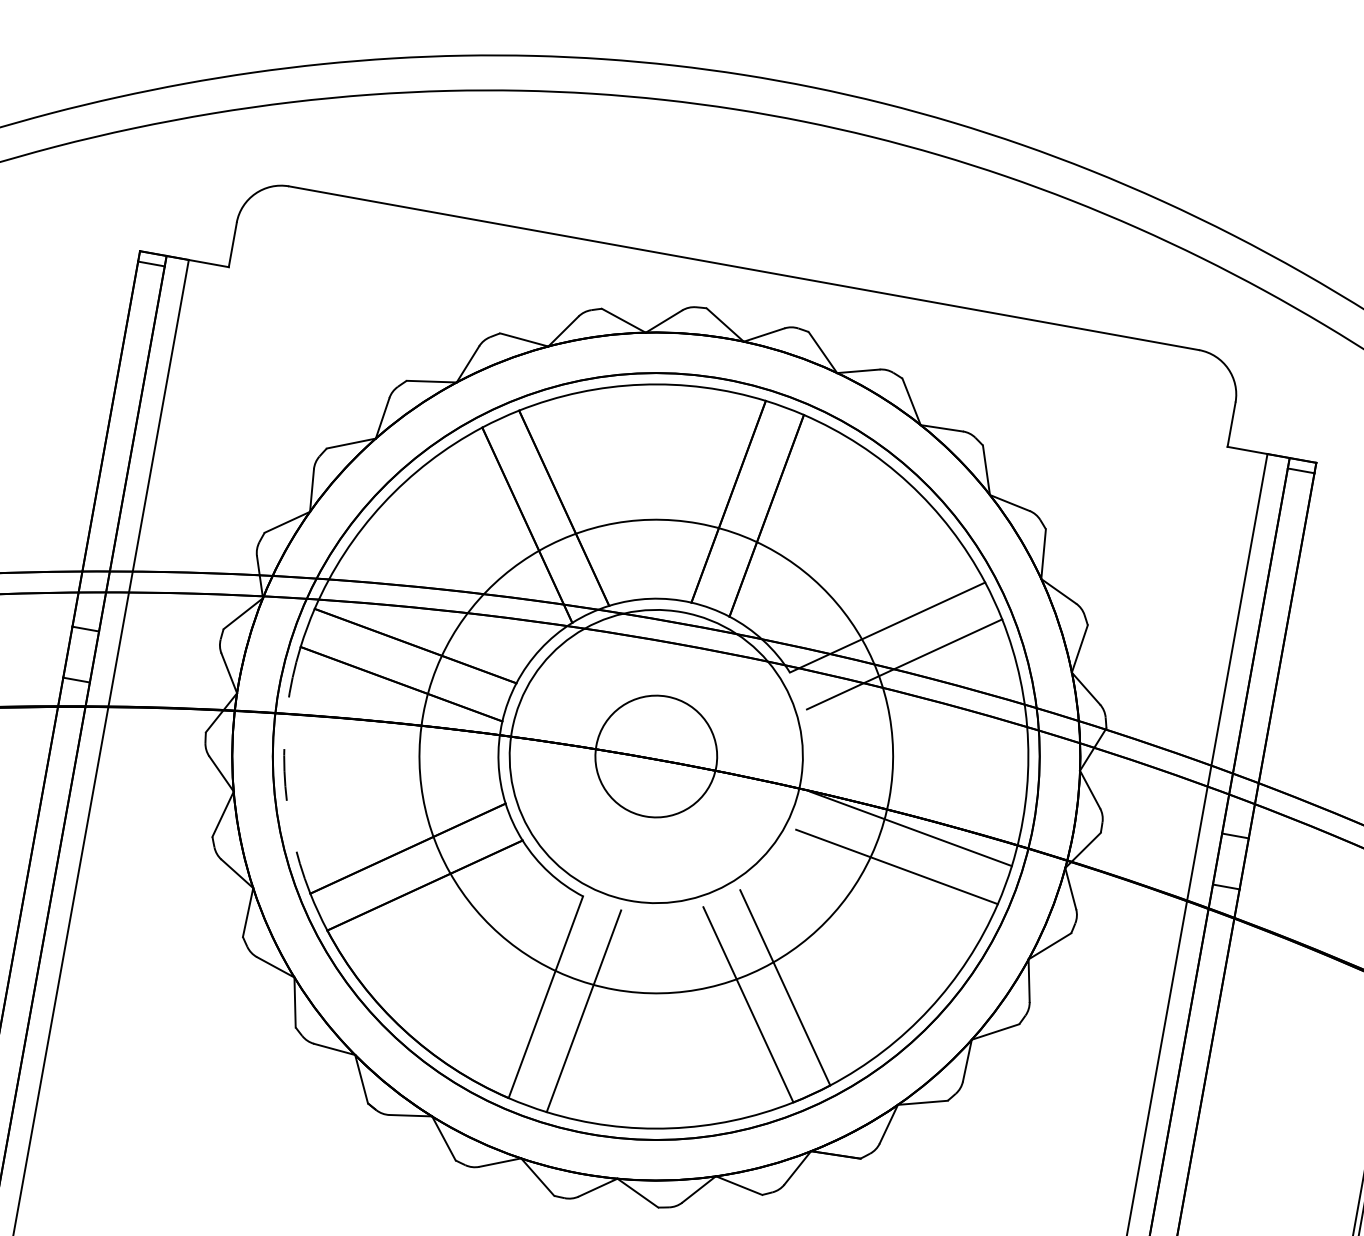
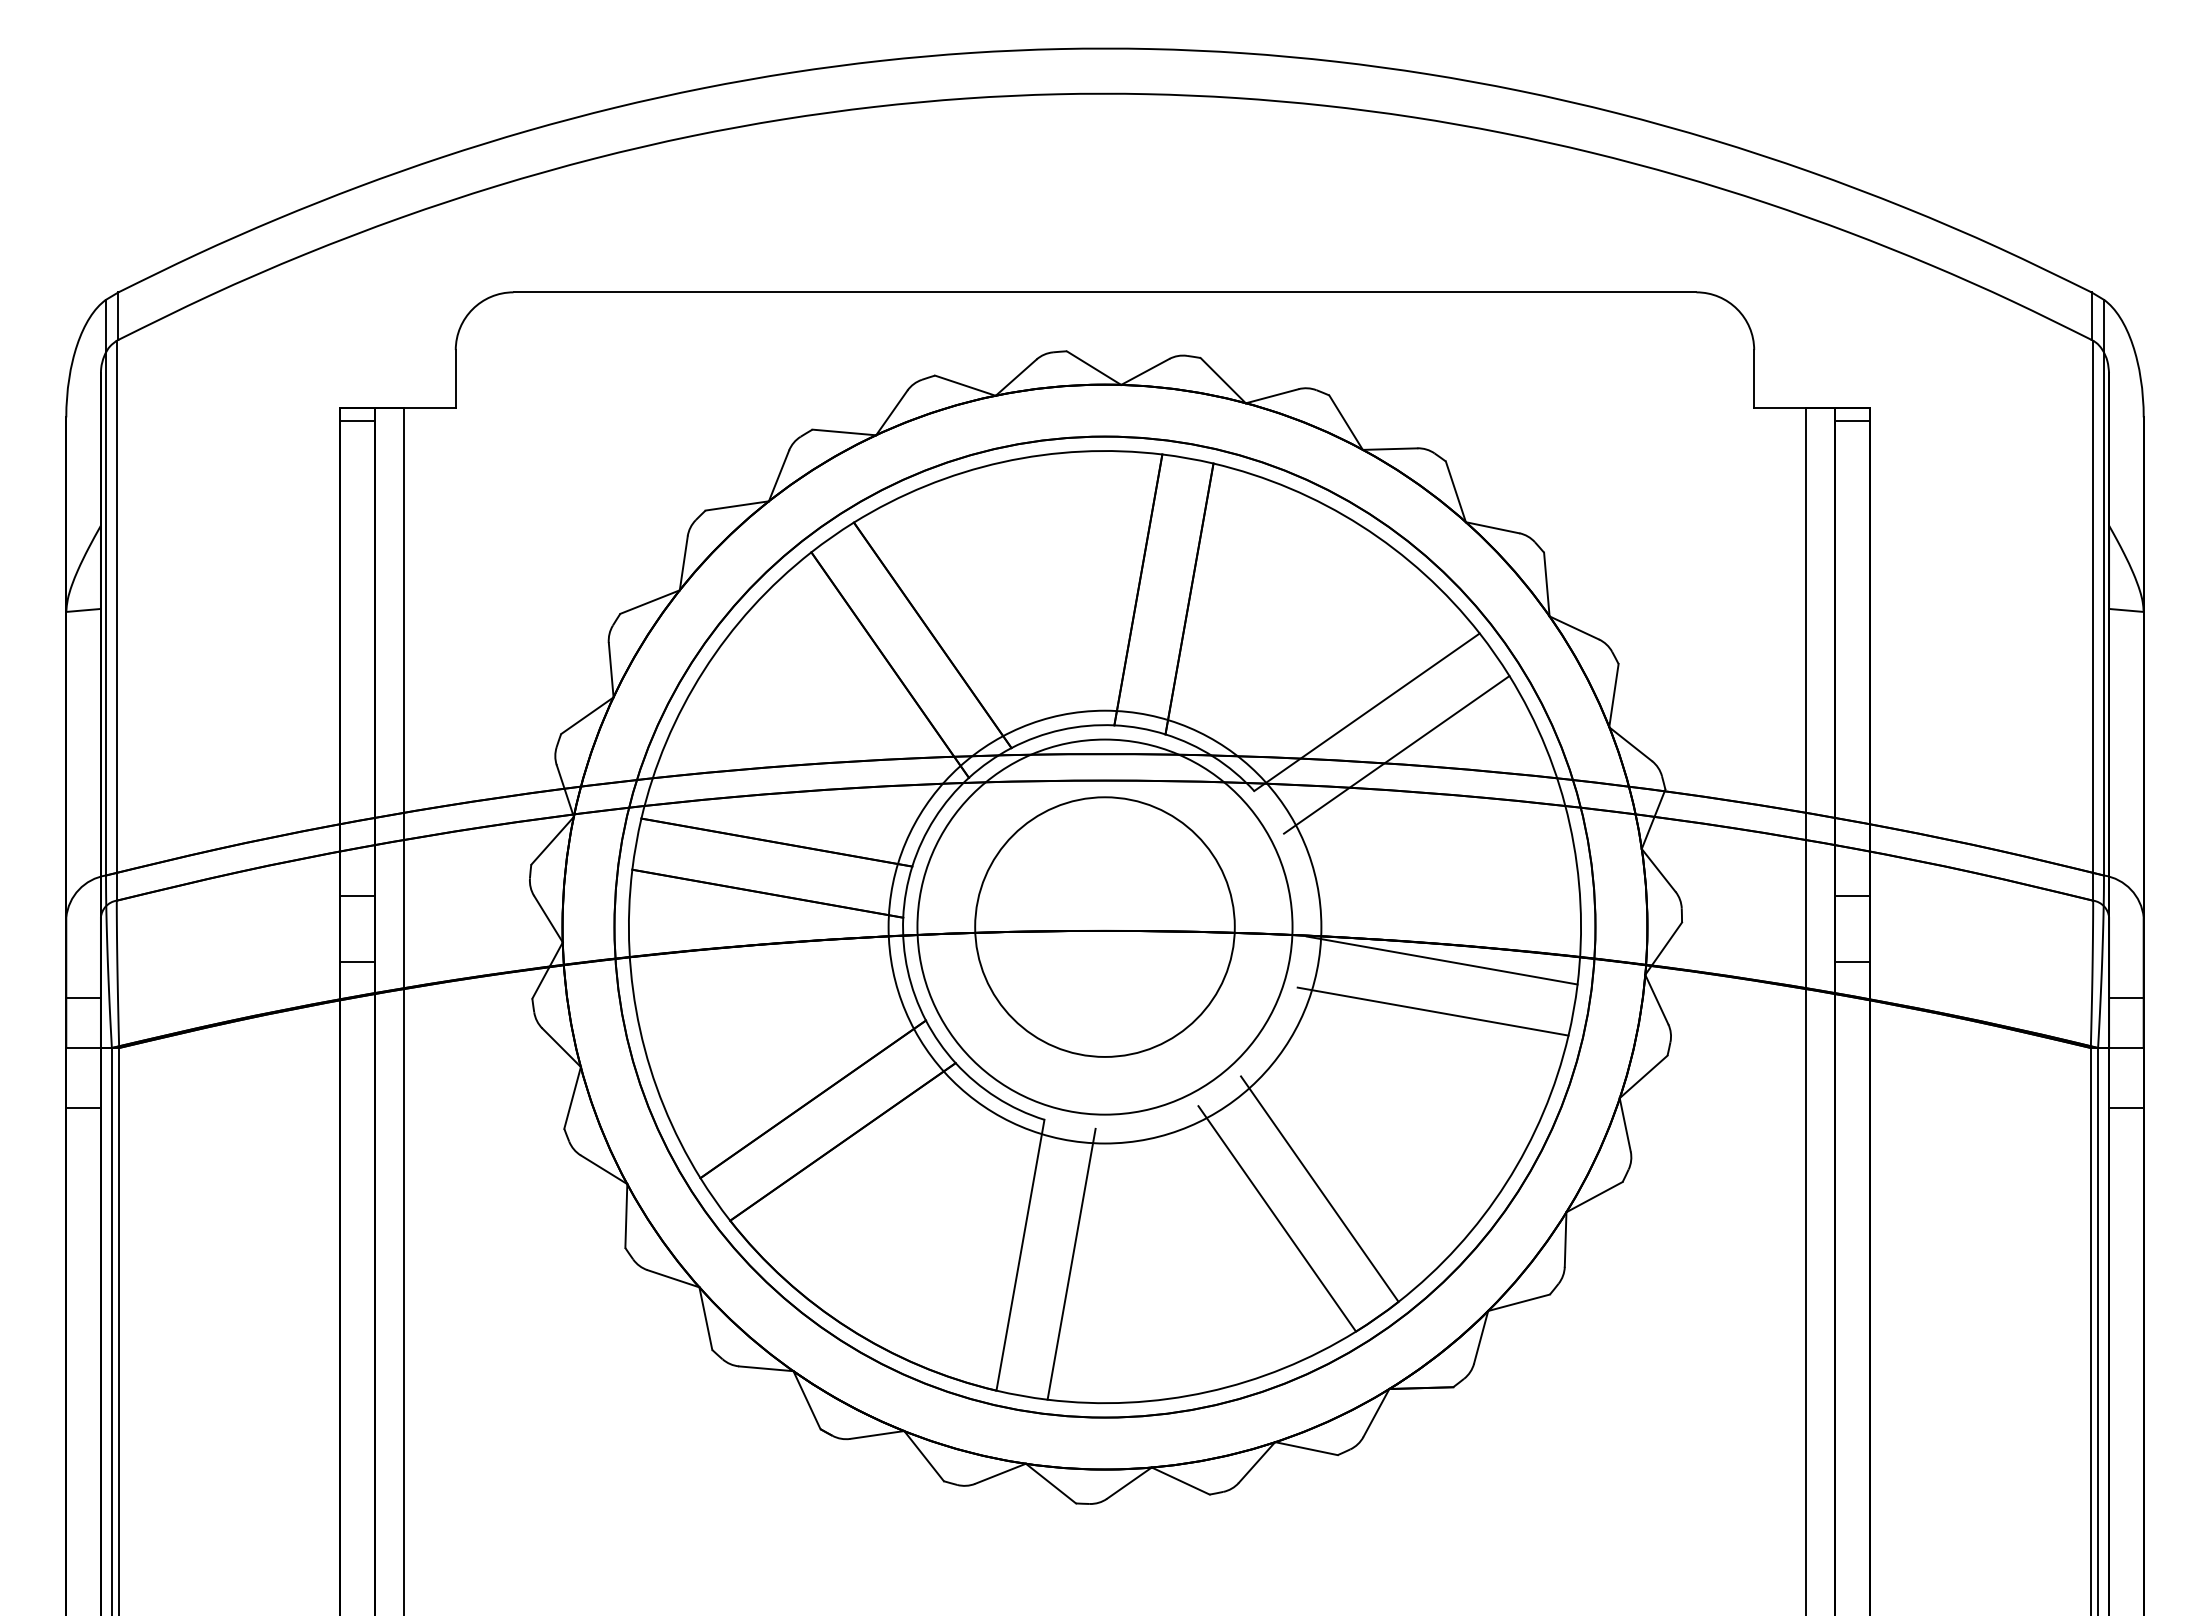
circle: (656, 756) -> (1104, 926), size x0.71
circle: (656, 756) -> (1104, 926), size x1.67
arc: (284, 771) -> (640, 1029), dashed -> solid

